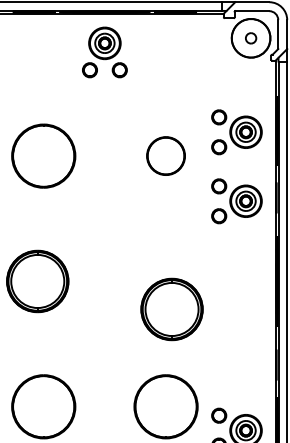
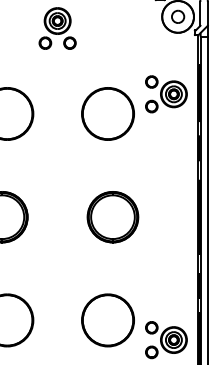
part: (250, 38) -> (177, 17), size x1.43
part: (165, 155) -> (107, 113), size x1.67
part: (236, 201) -> (166, 151), removed
part: (171, 309) -> (112, 217), moved

